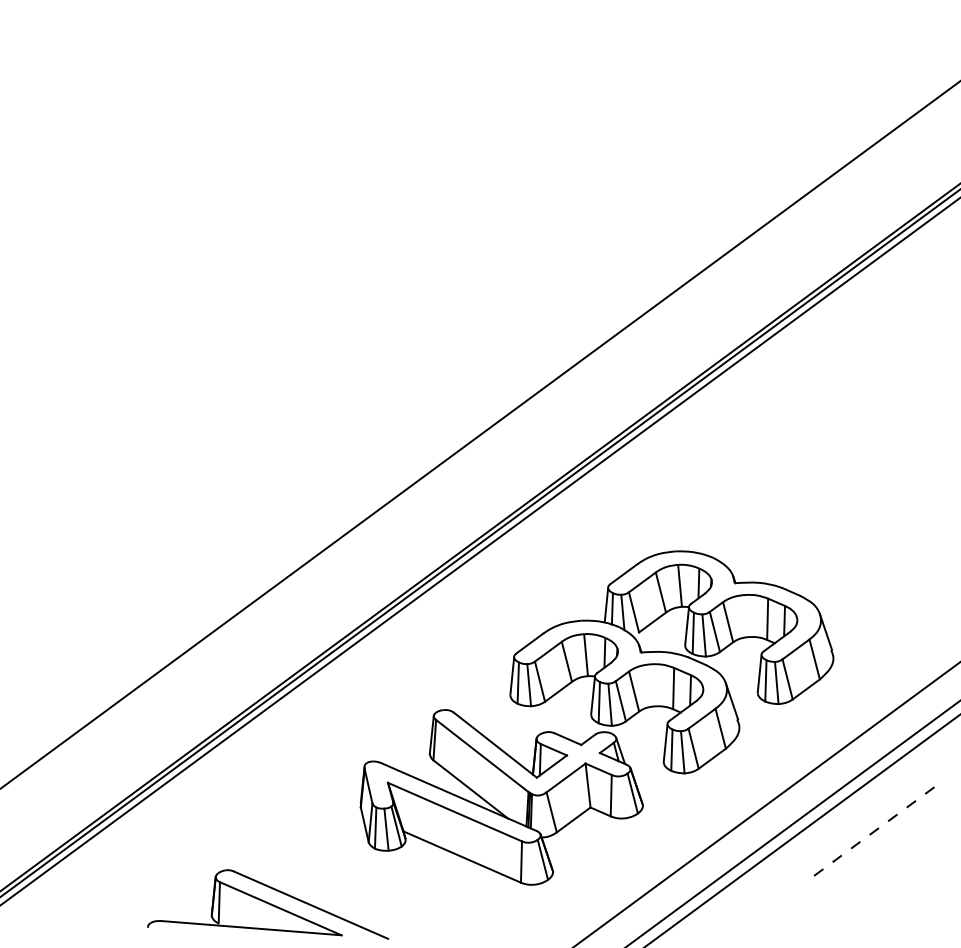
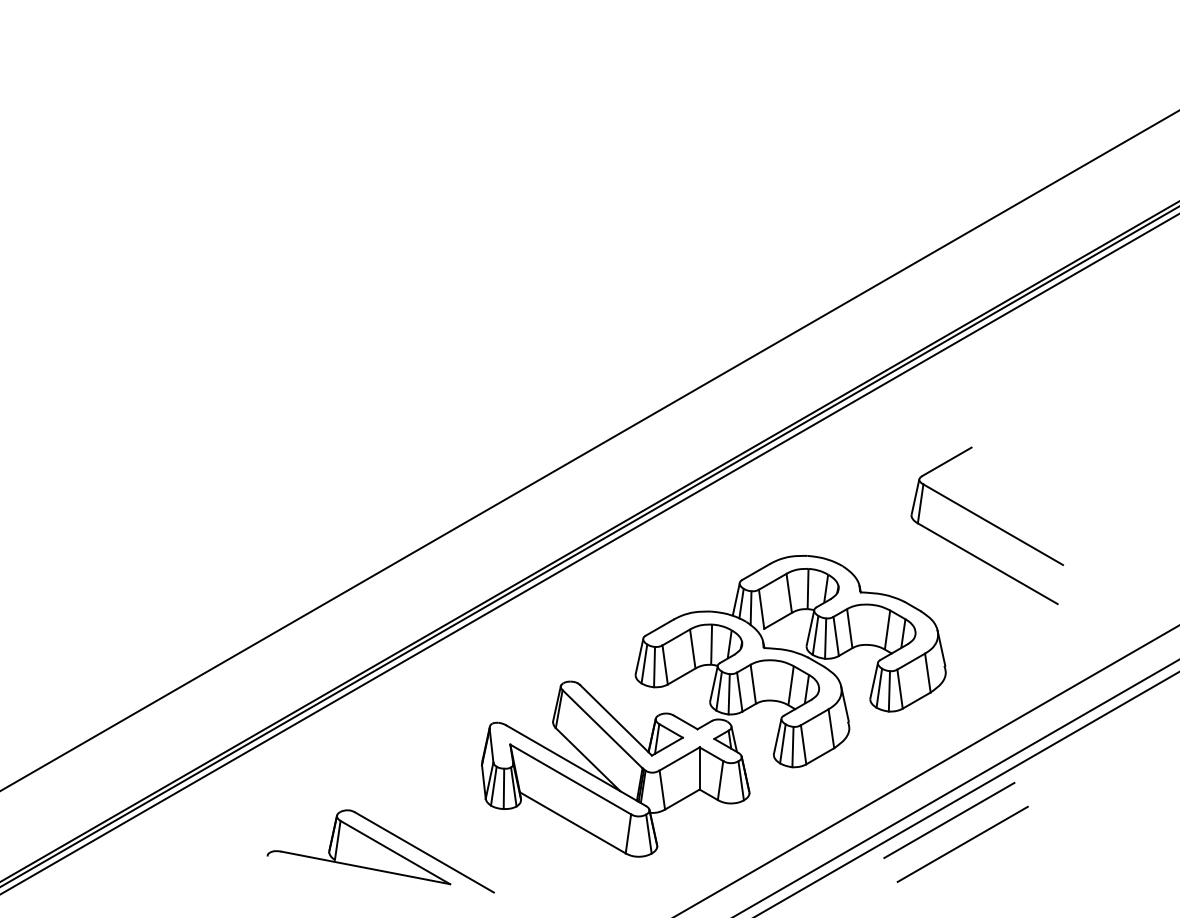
part: (859, 498) -> (987, 525), added
line: (854, 810) -> (949, 820), added
line: (870, 834) -> (962, 844), dashed -> solid

